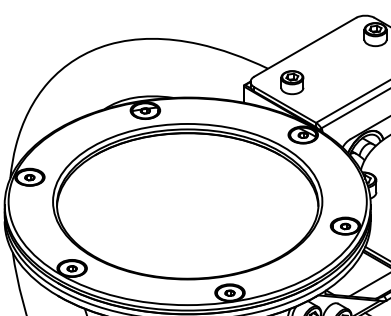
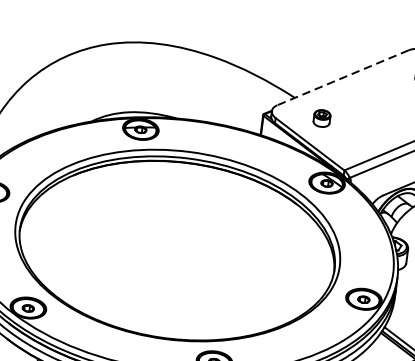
line: (305, 47) -> (343, 78), solid -> dashed
part: (292, 82) -> (322, 118), size x0.6

